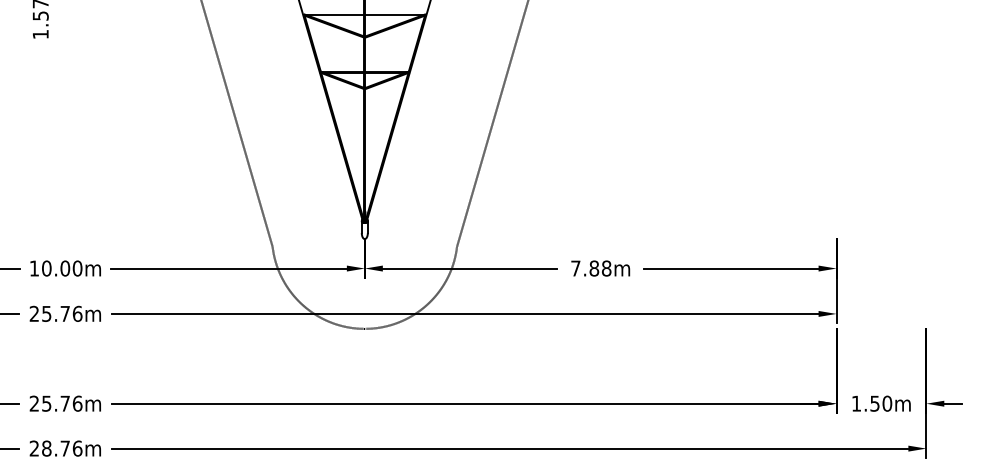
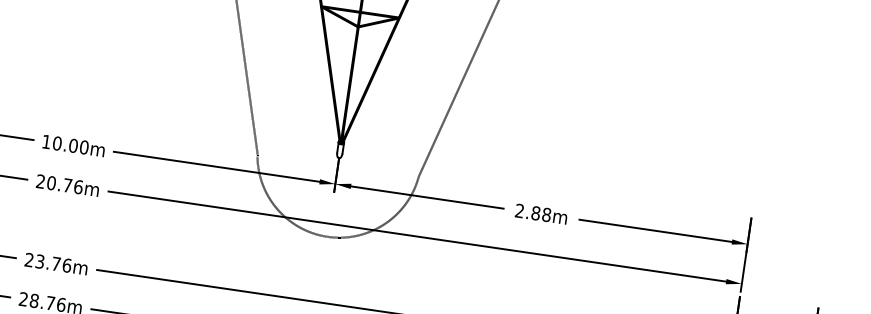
text: (575, 268) -> (519, 210), 7.88m -> 2.88m
text: (46, 313) -> (51, 182), 25.76m -> 20.76m
text: (46, 402) -> (40, 260), 25.76m -> 23.76m

